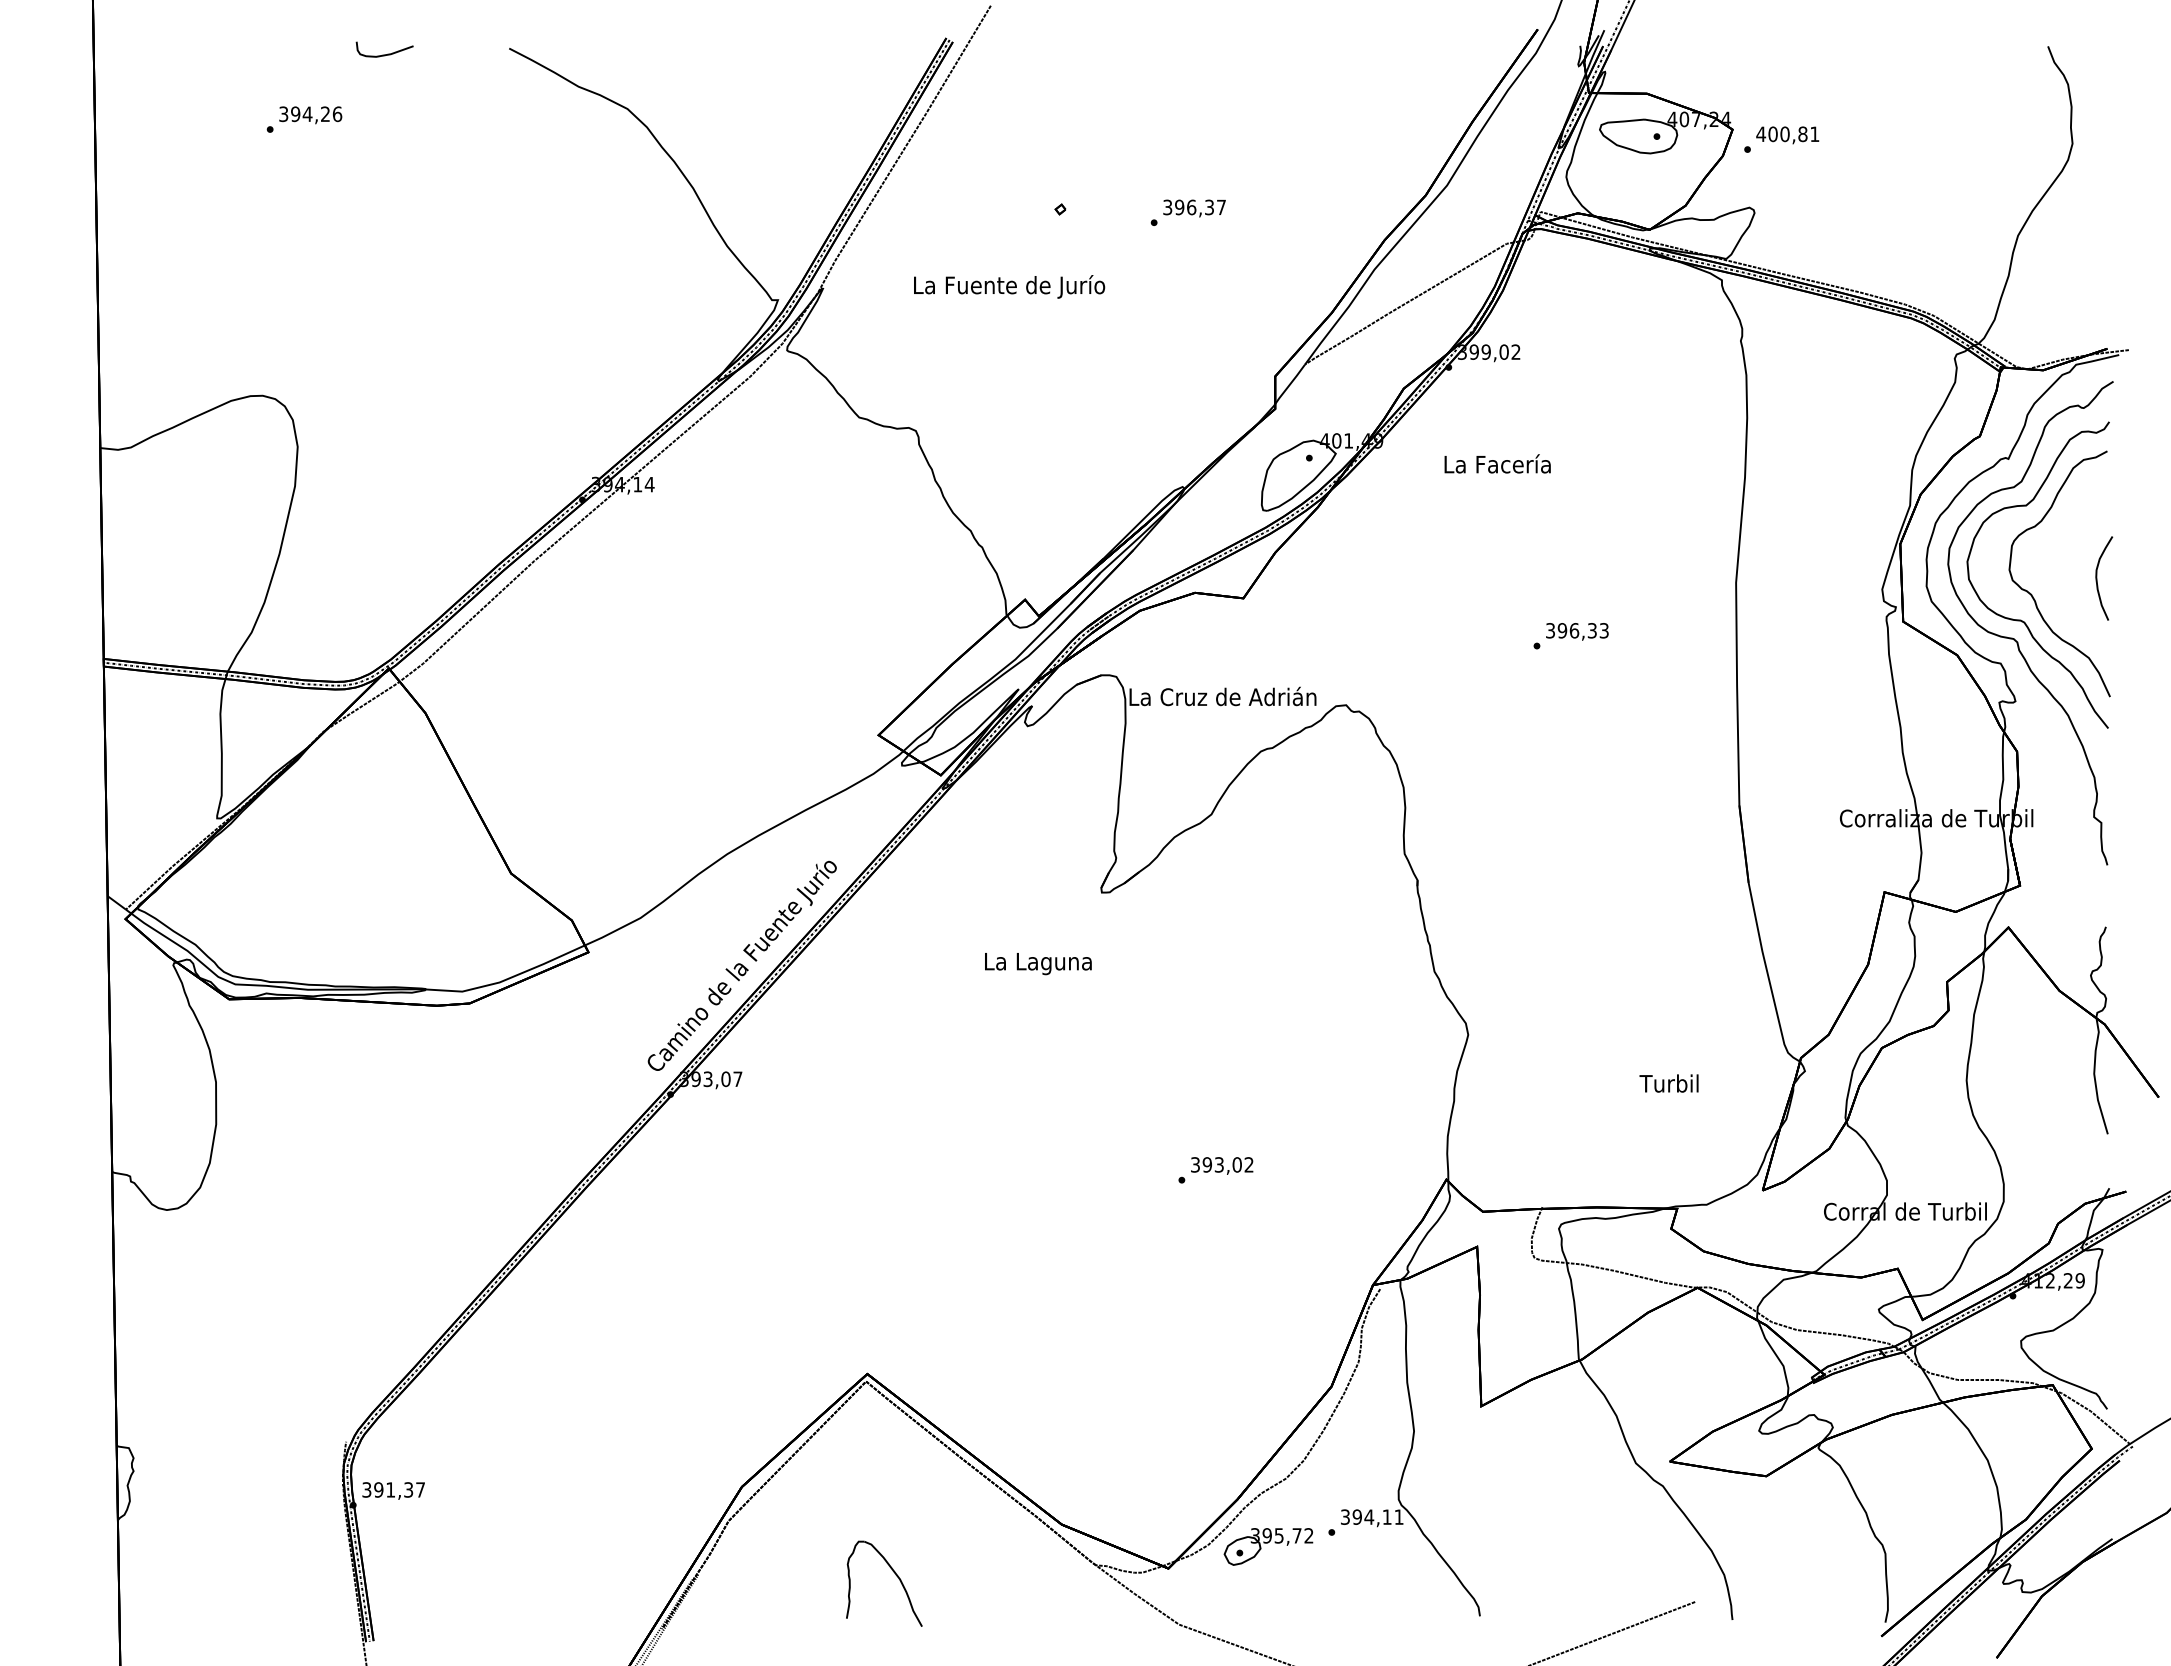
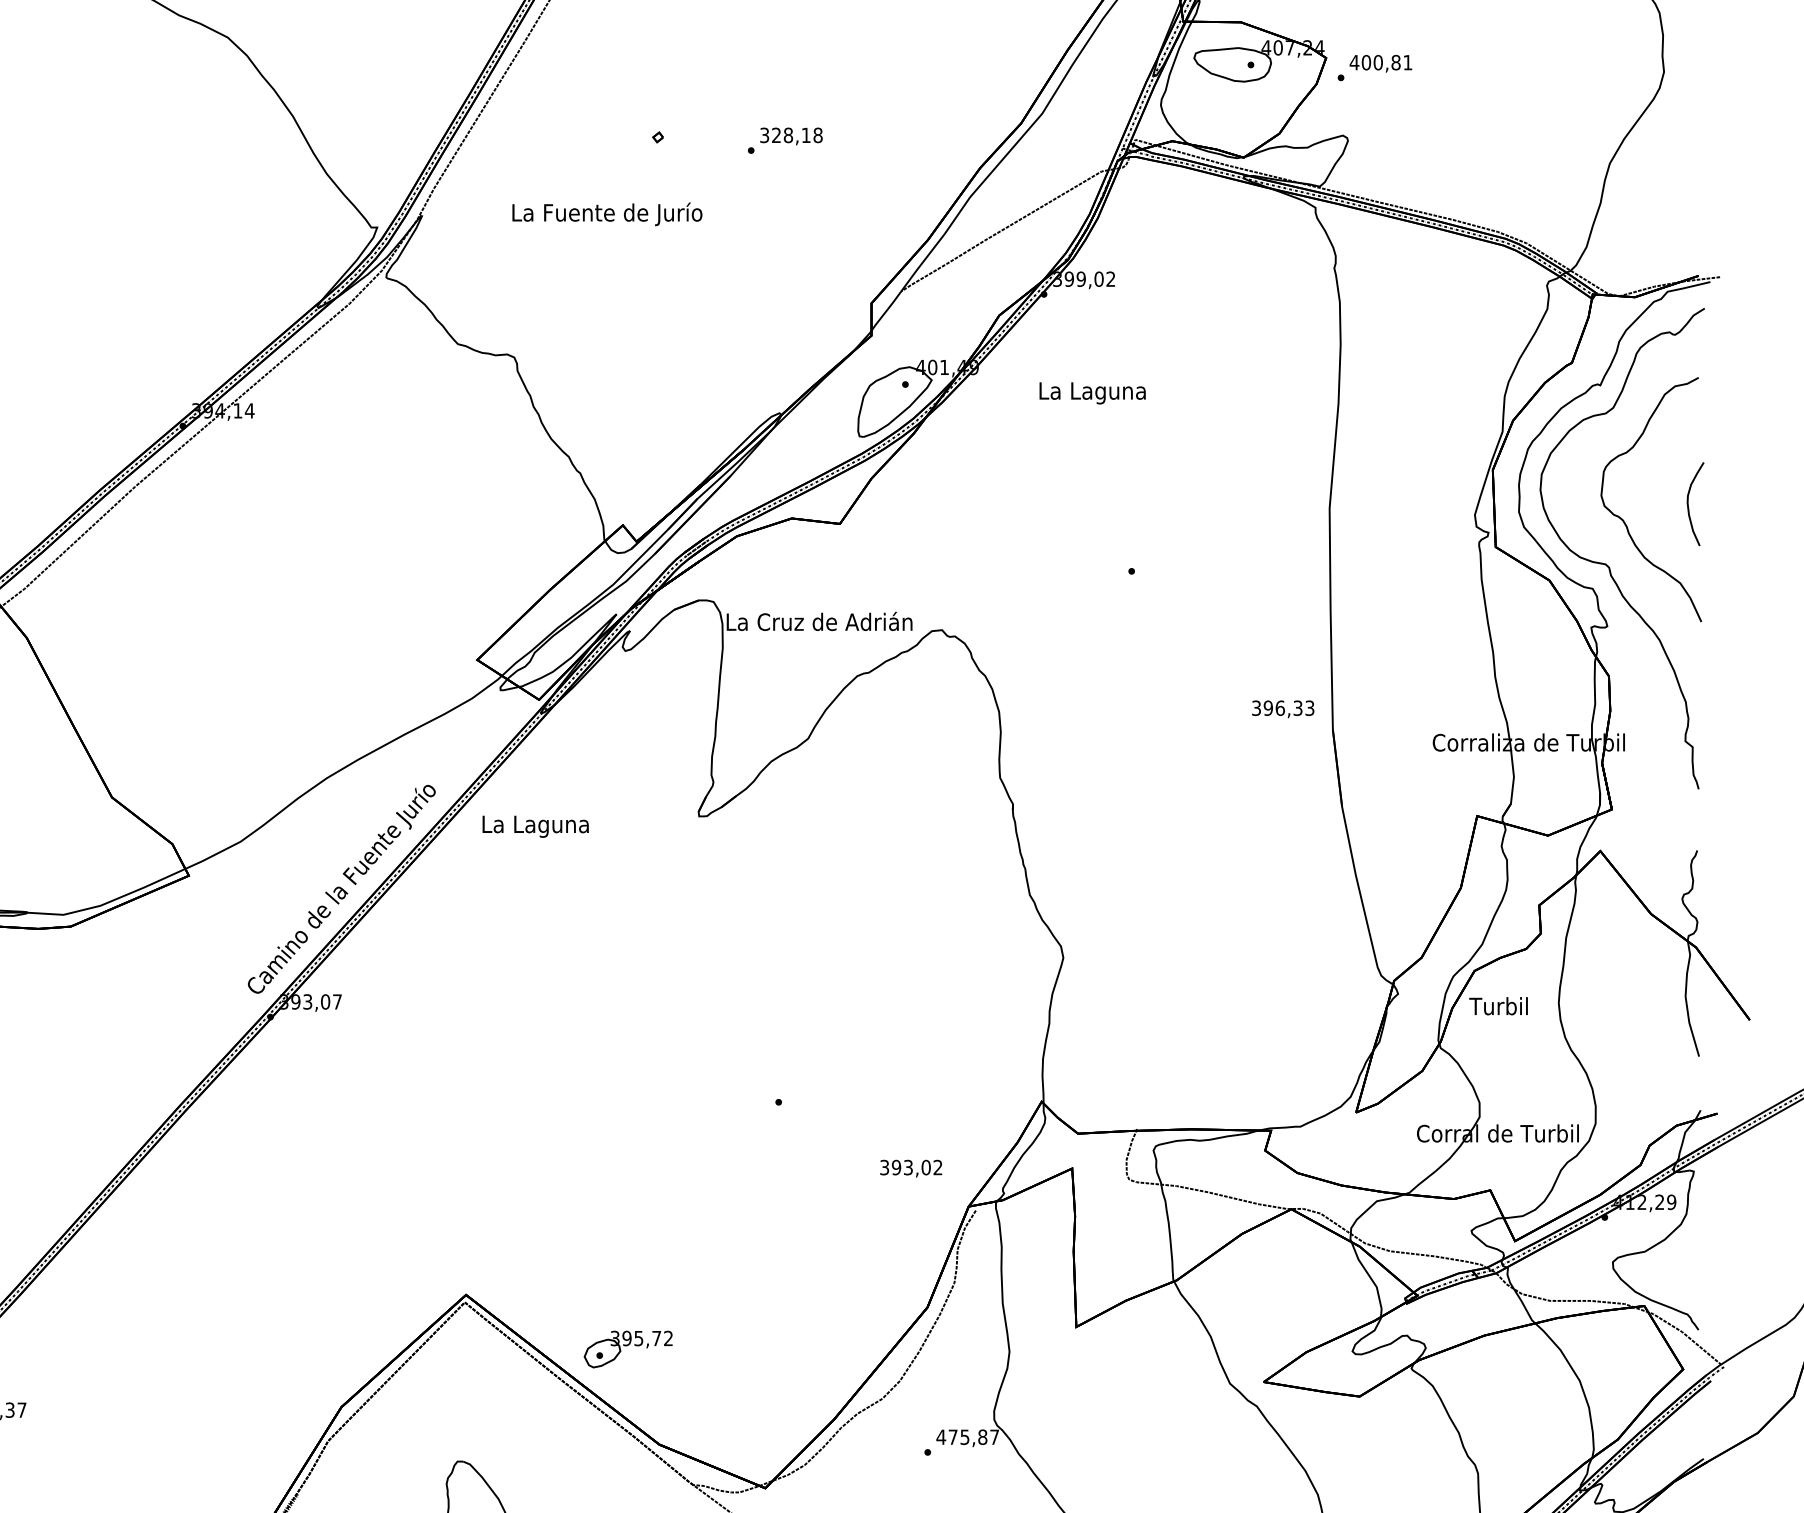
text: (1200, 207) -> (797, 135), 396,37 -> 328,18
text: (1497, 466) -> (1092, 392), La Facería -> La Laguna
curve: (2020, 619) -> (1612, 544), removed
text: (1577, 631) -> (1283, 708), moved
text: (1038, 964) -> (535, 827), moved
text: (1668, 1083) -> (1498, 1006), moved
text: (1222, 1165) -> (911, 1168), moved
text: (1371, 1516) -> (967, 1436), 394,11 -> 475,87
part: (1268, 1546) -> (628, 1349), moved

